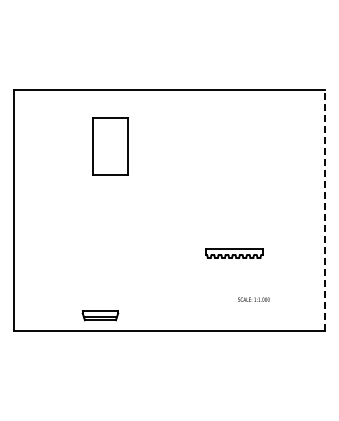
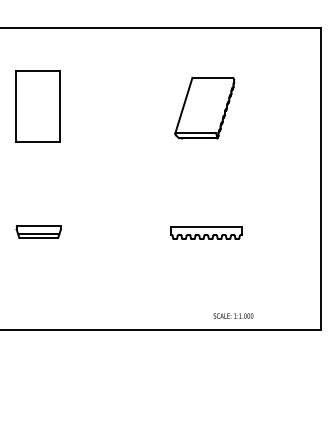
part: (110, 146) -> (37, 106), moved
part: (232, 153) -> (204, 107), added
line: (325, 210) -> (320, 179), dashed -> solid
text: (253, 299) -> (233, 315), moved
part: (100, 315) -> (38, 231), moved

